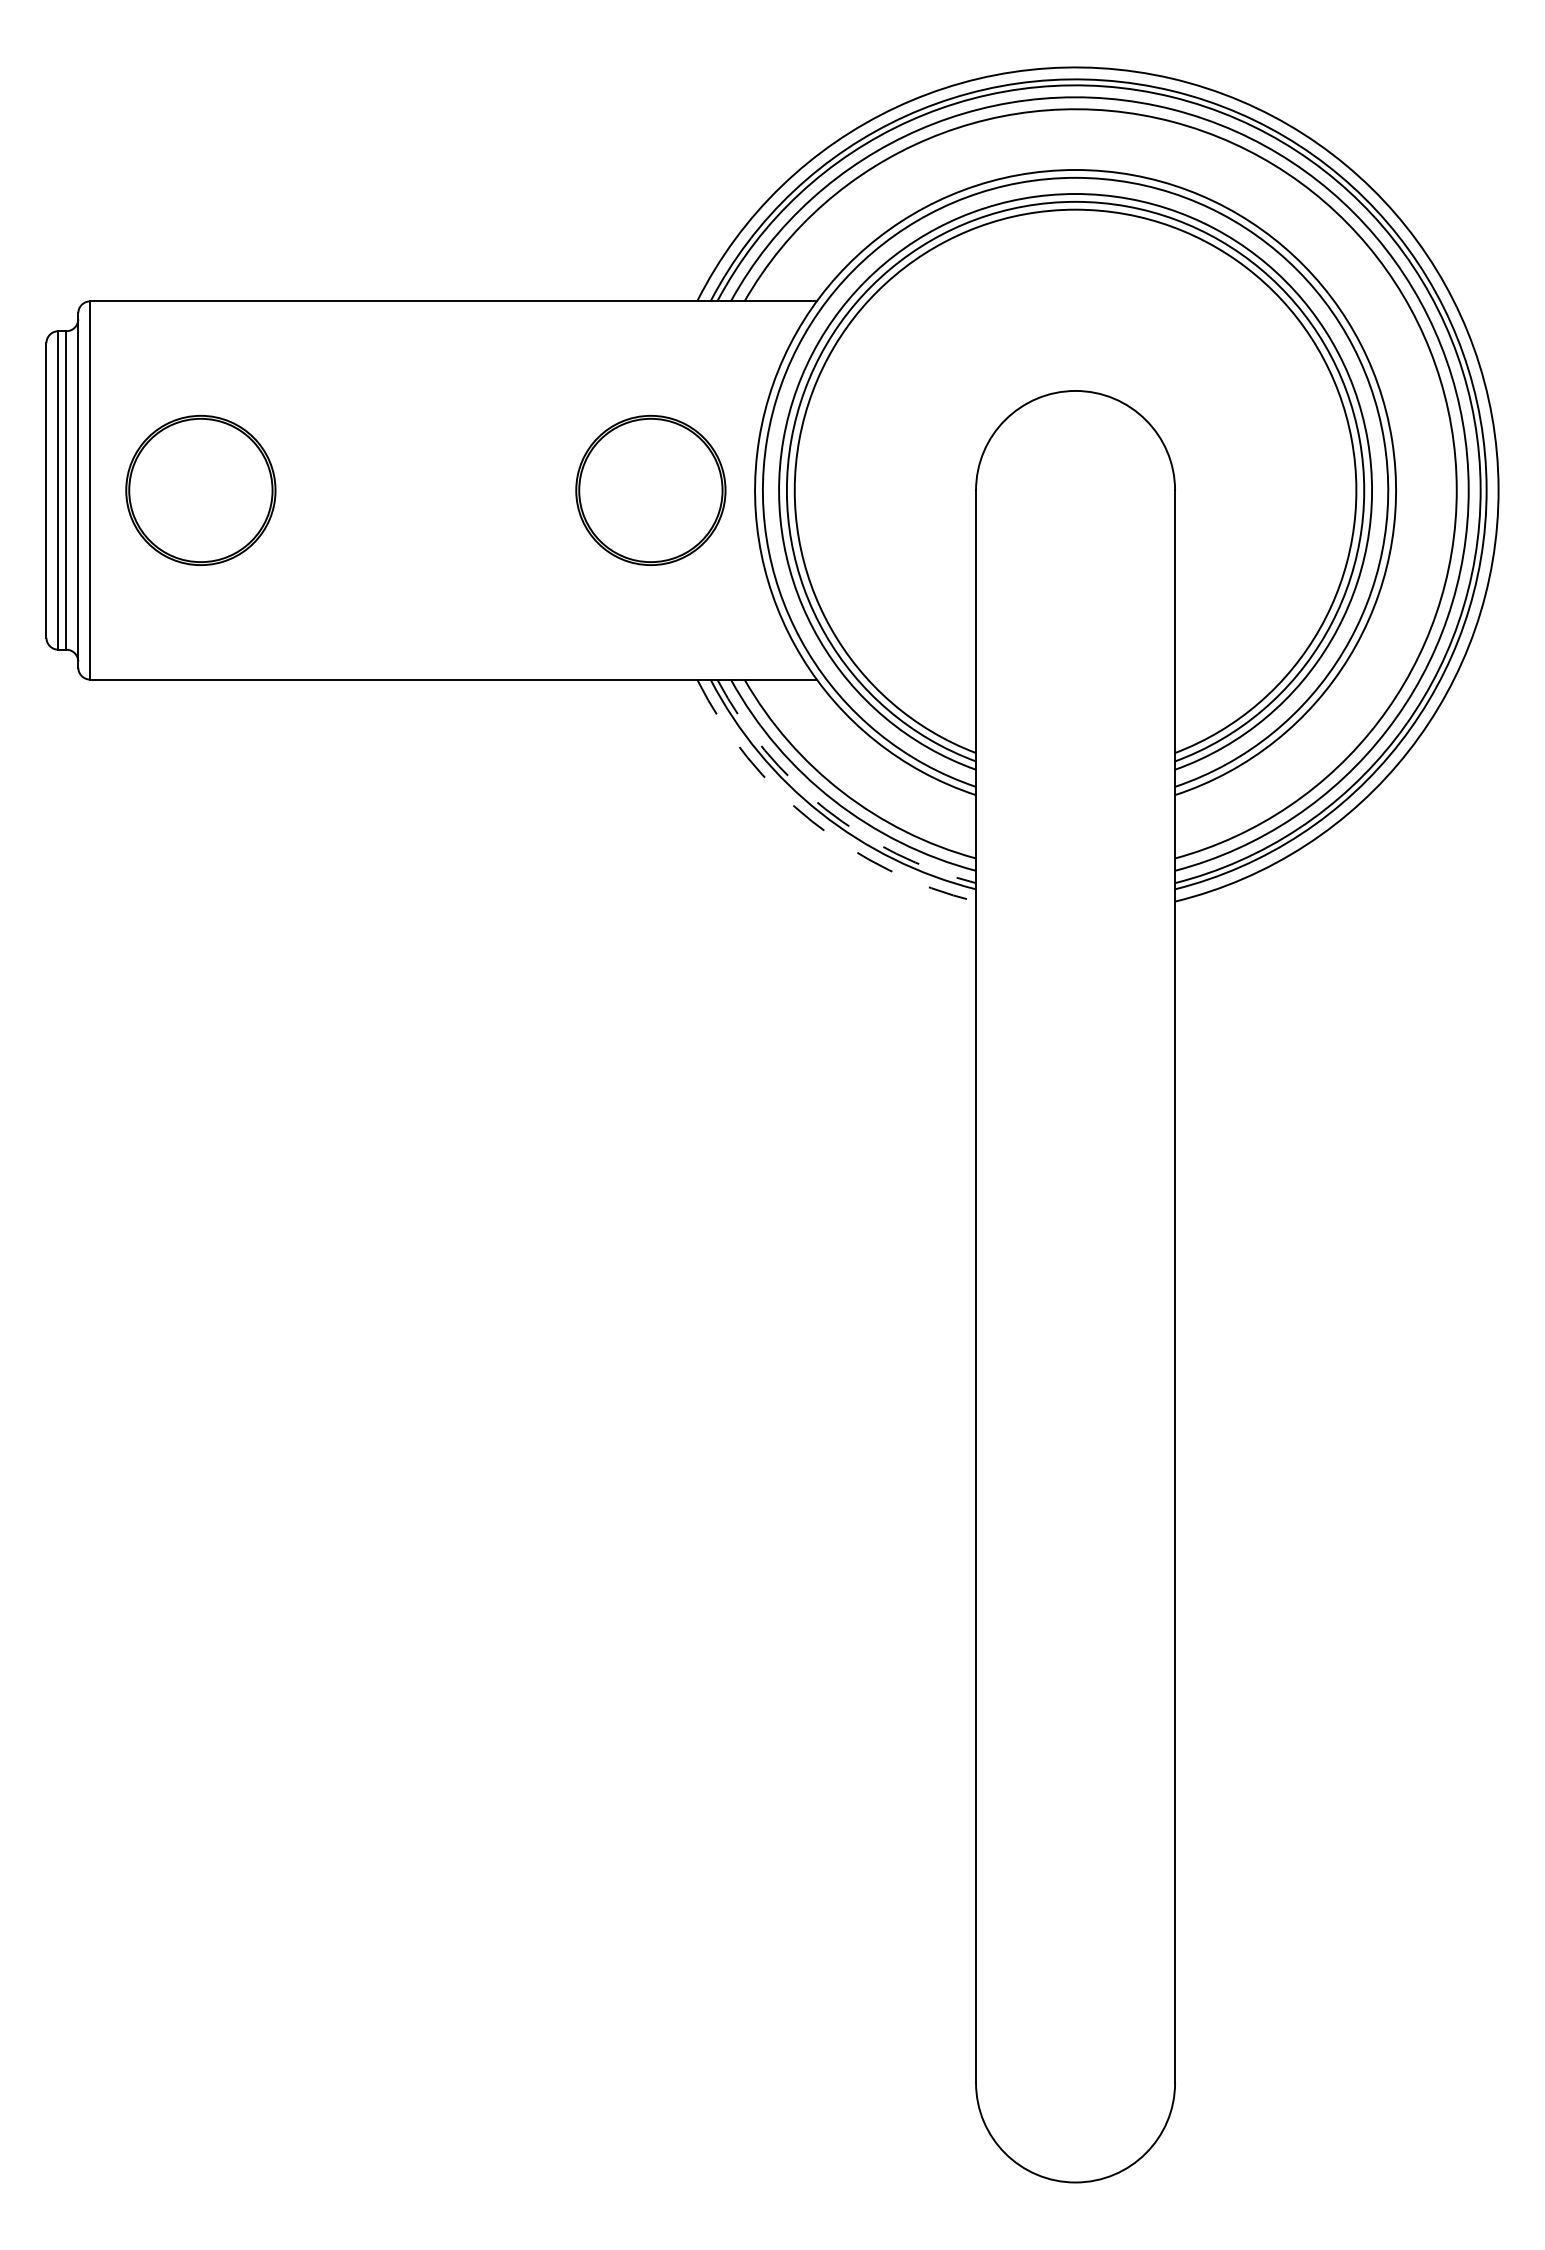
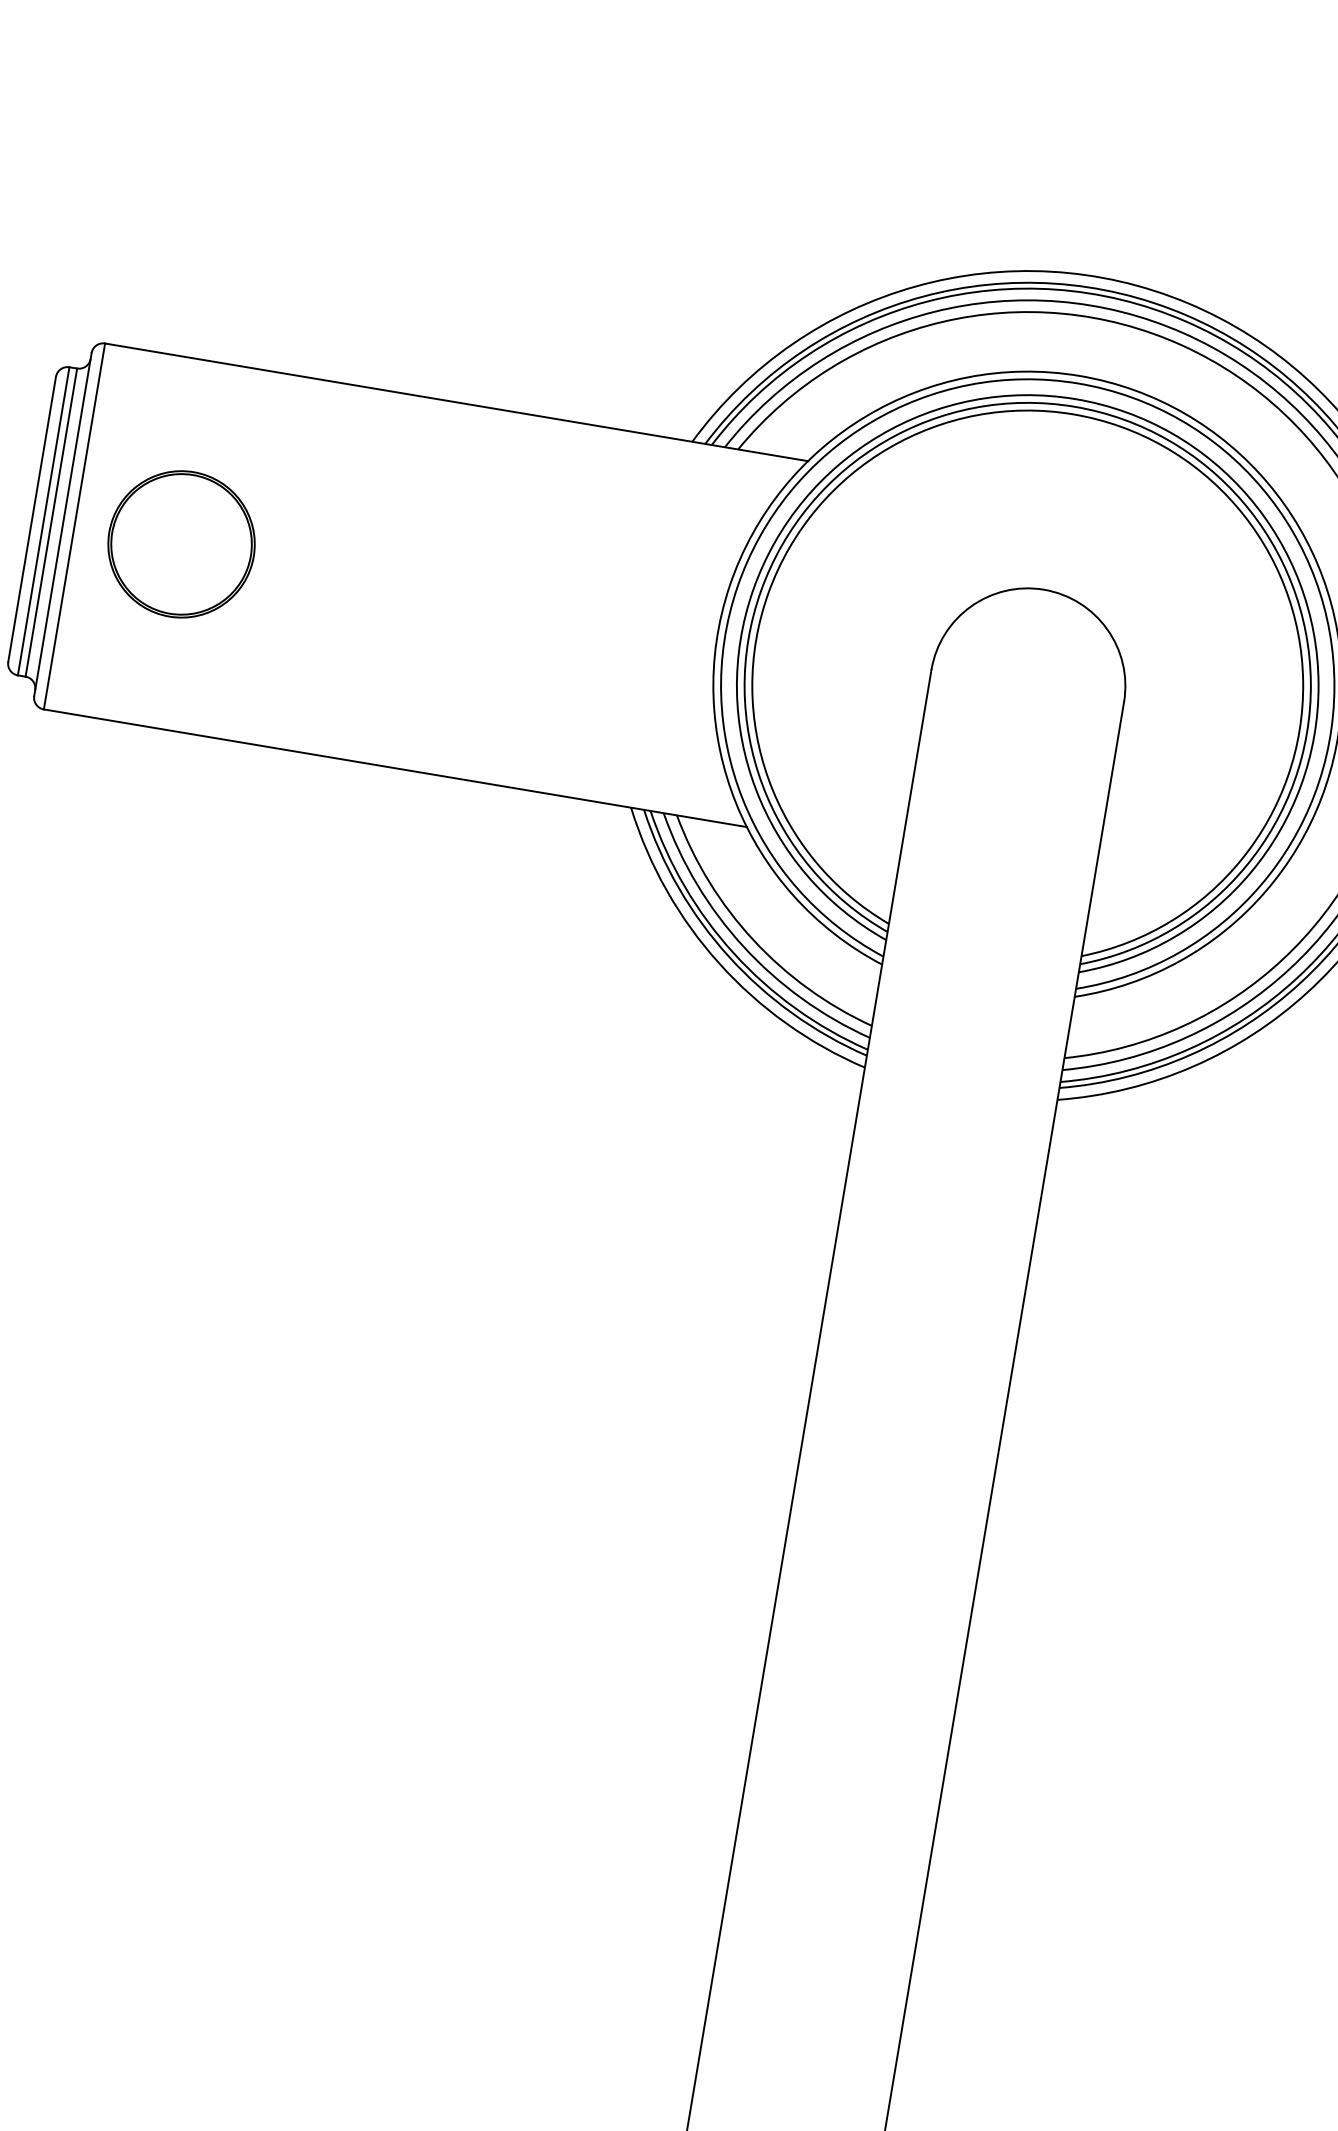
part: (650, 490) -> (616, 617), removed
arc: (825, 808) -> (734, 953), dashed -> solid
arc: (812, 821) -> (719, 963), dashed -> solid

